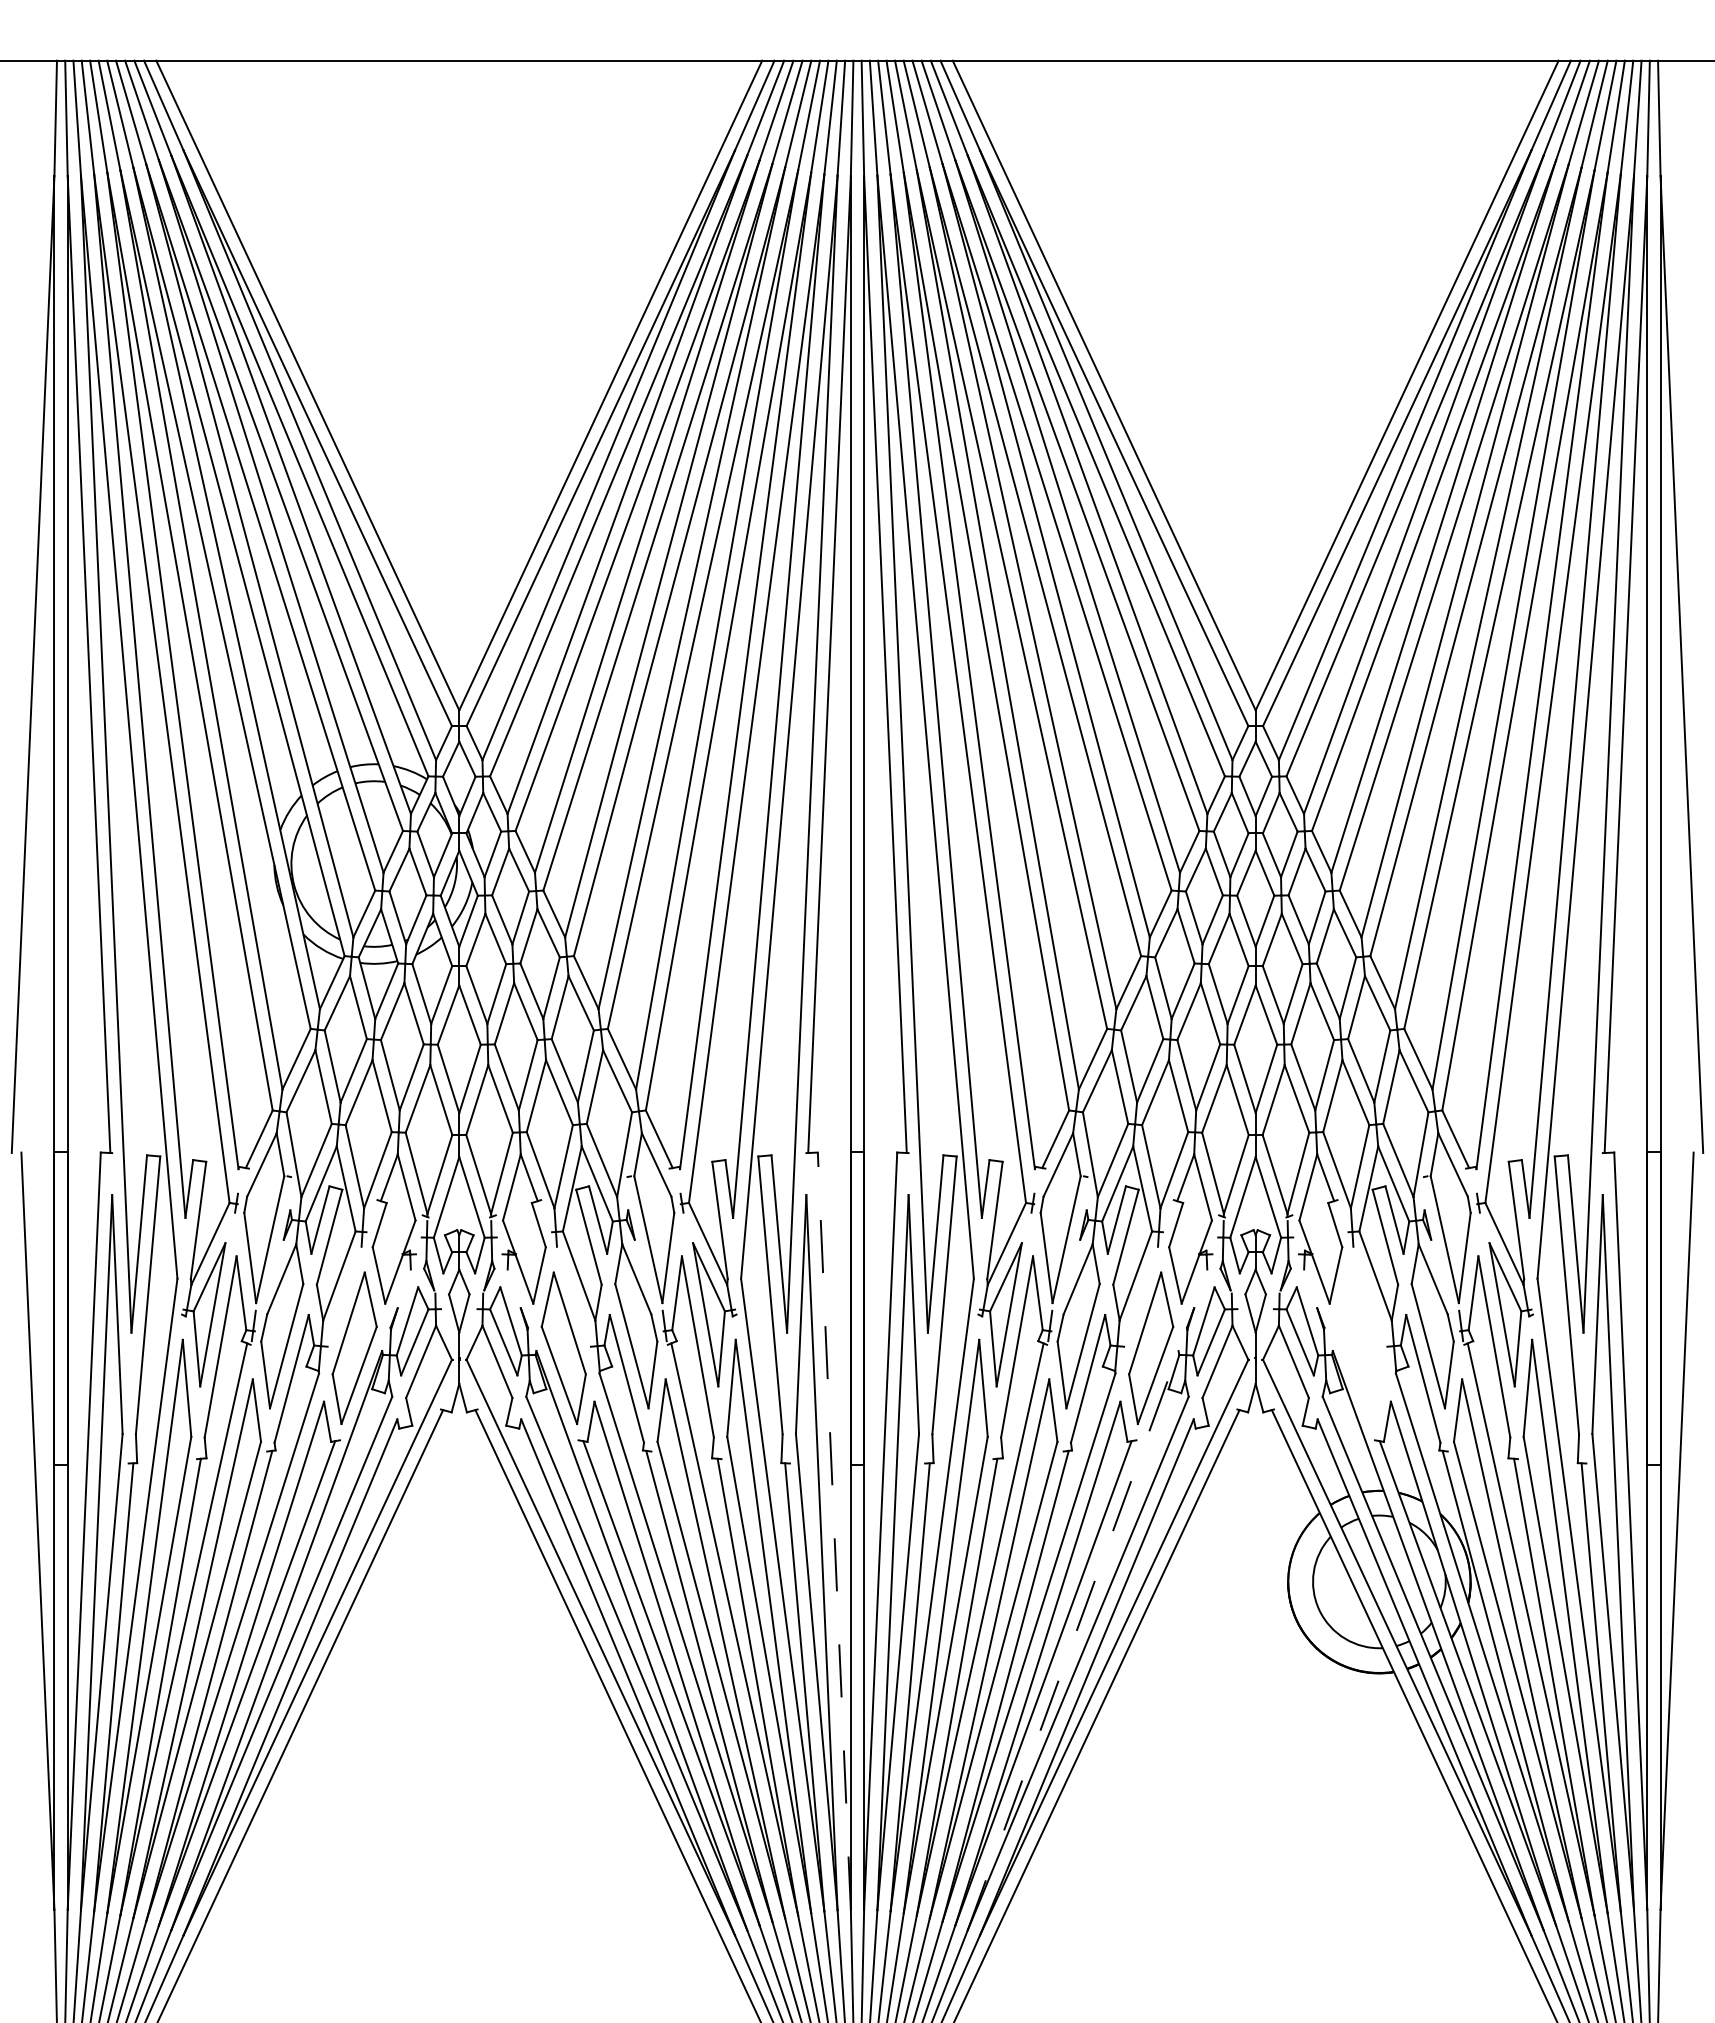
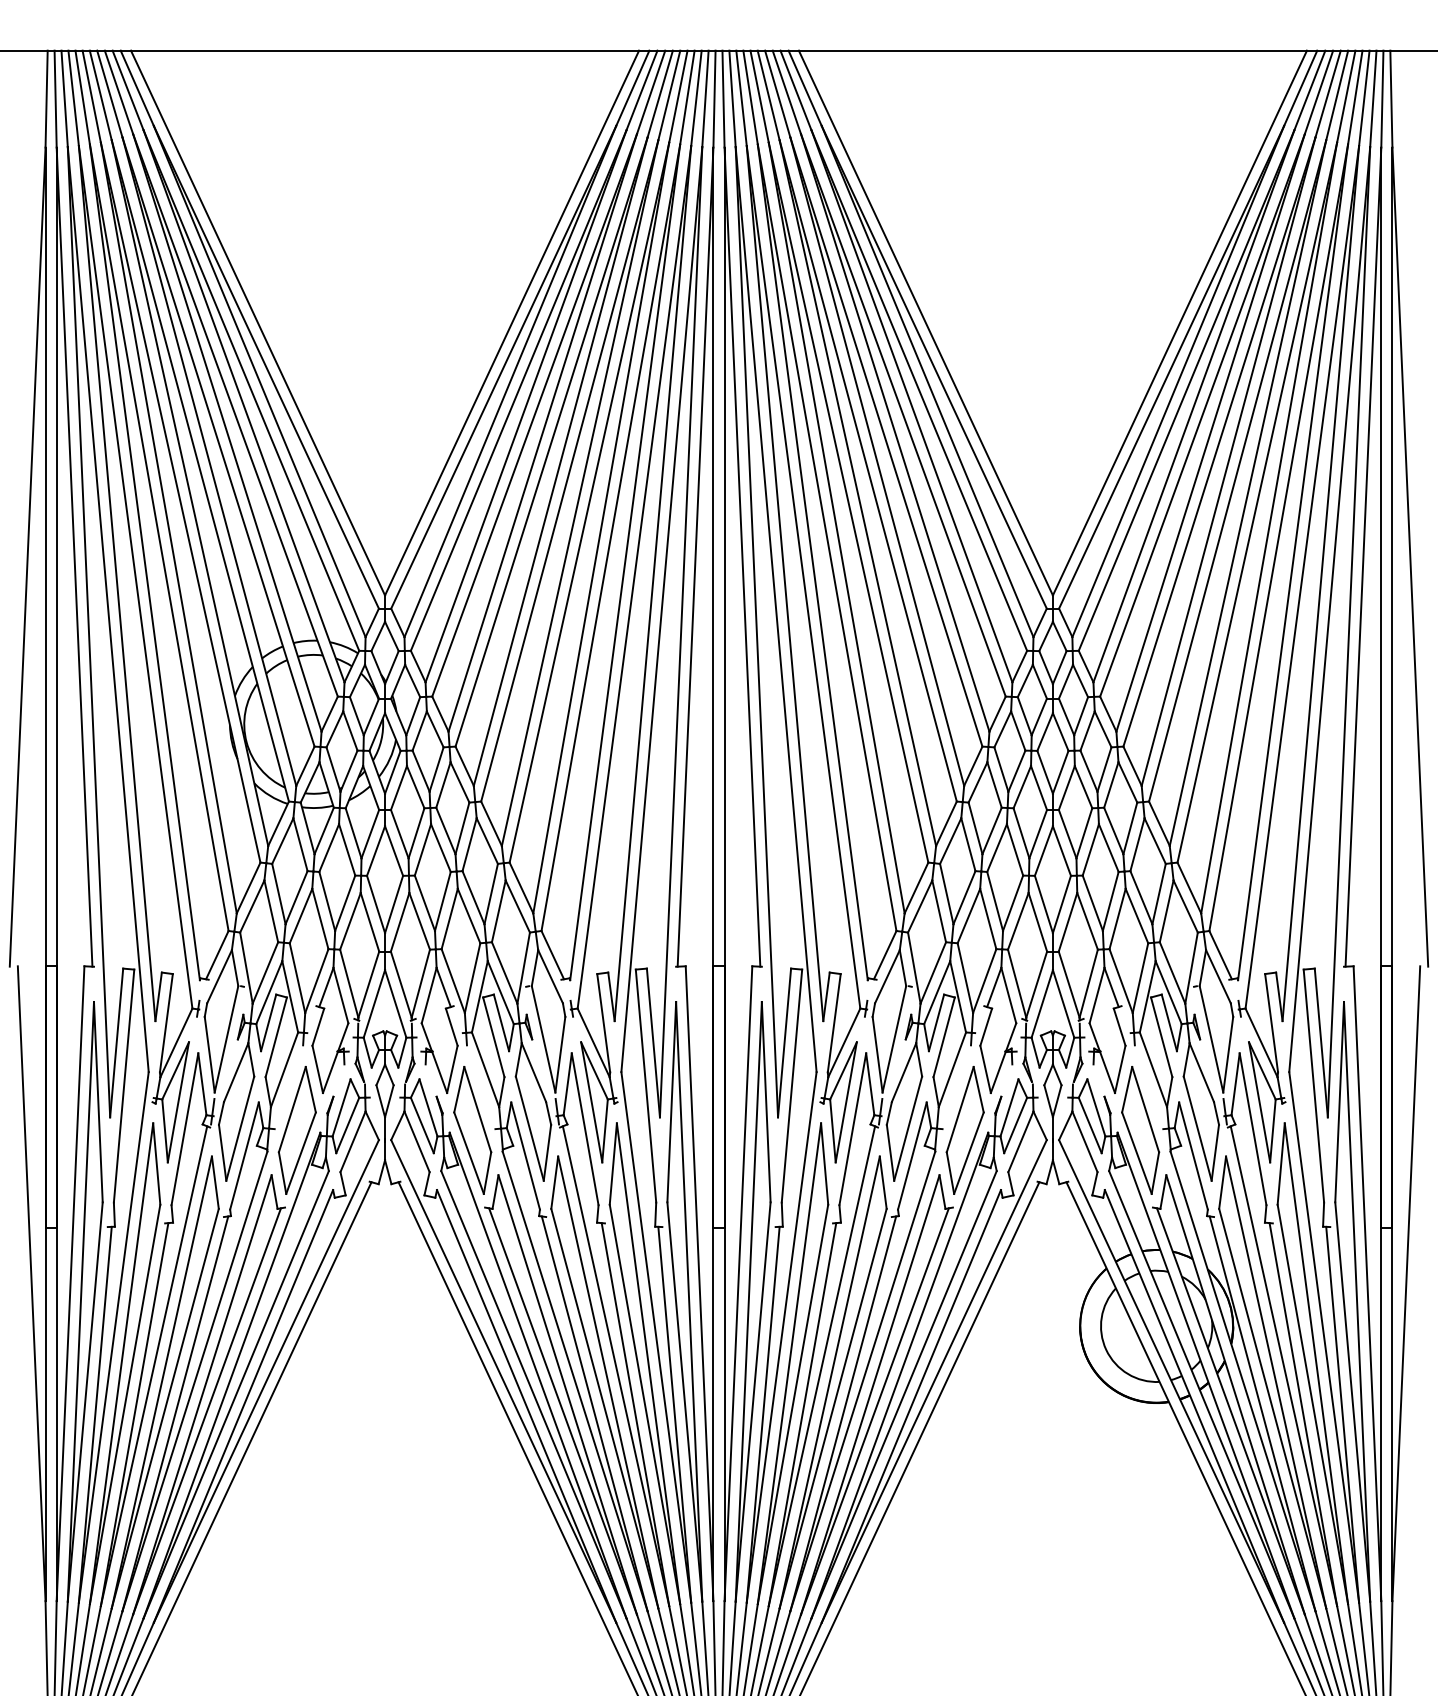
part: (1360, 1347) -> (1140, 1129), added
line: (834, 1531) -> (699, 1284), dashed -> solid
line: (1073, 1640) -> (900, 1375), dashed -> solid

